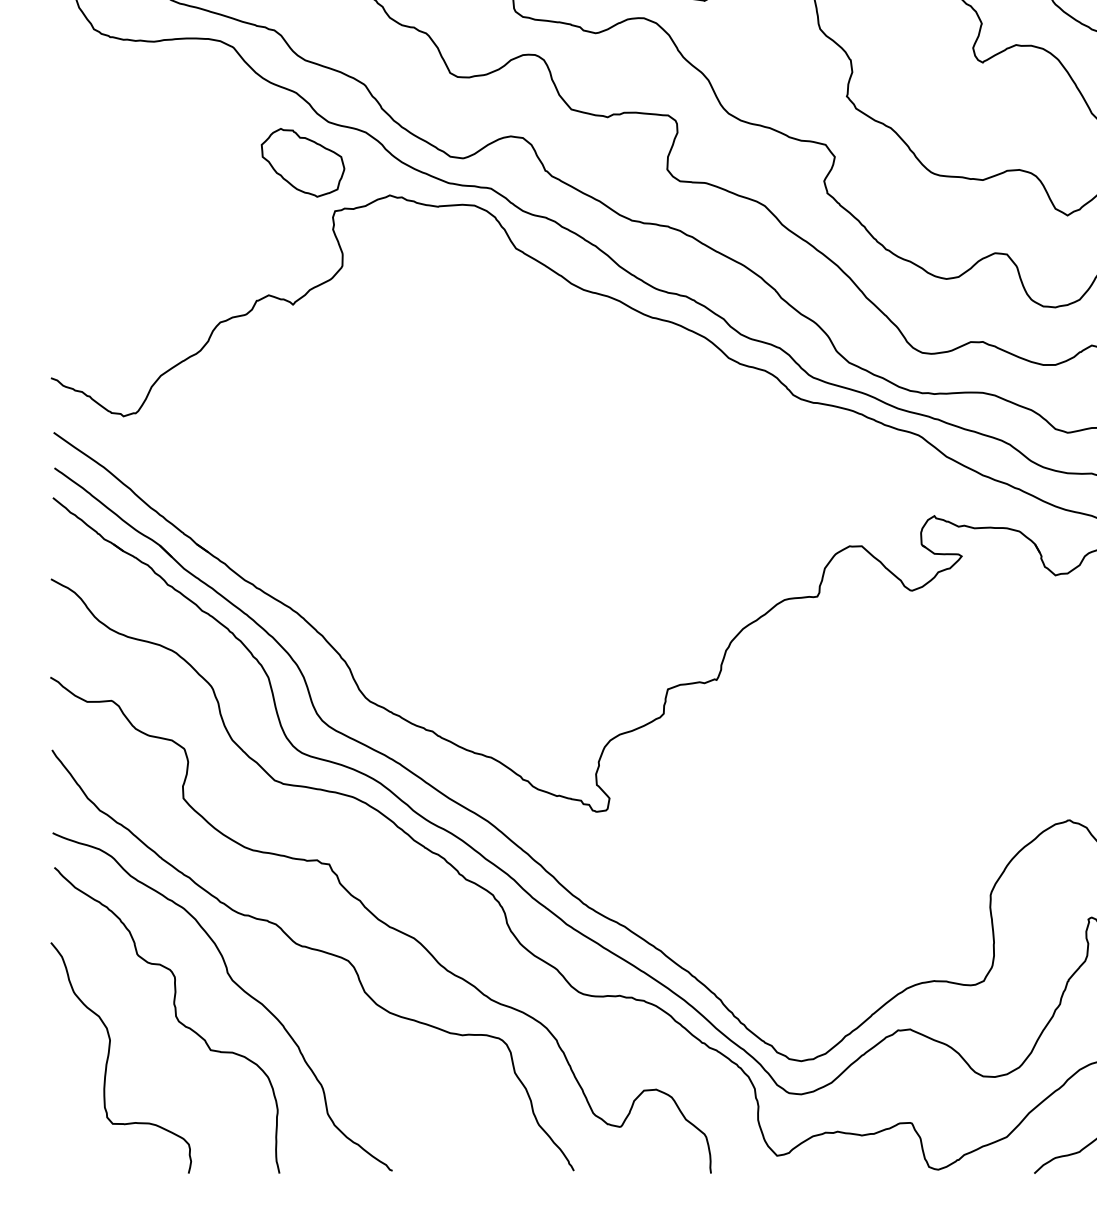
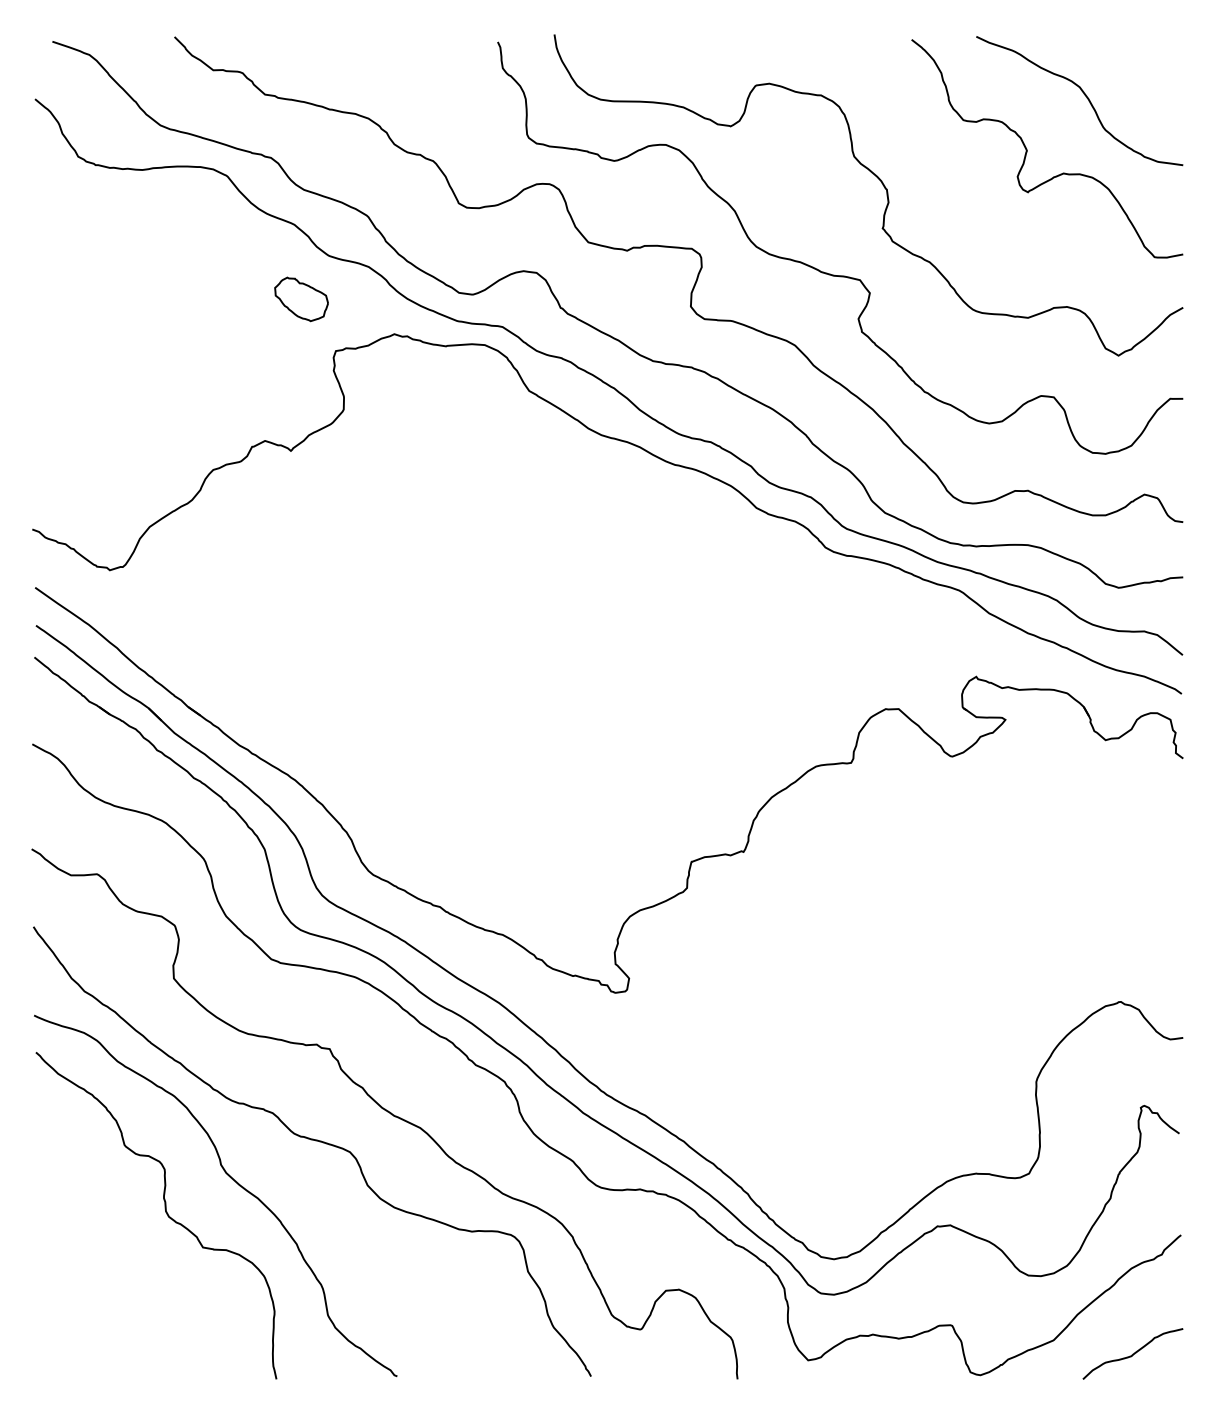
part: (302, 162) -> (301, 299), size x0.6
curve: (109, 1057) -> (94, 1255), removed

